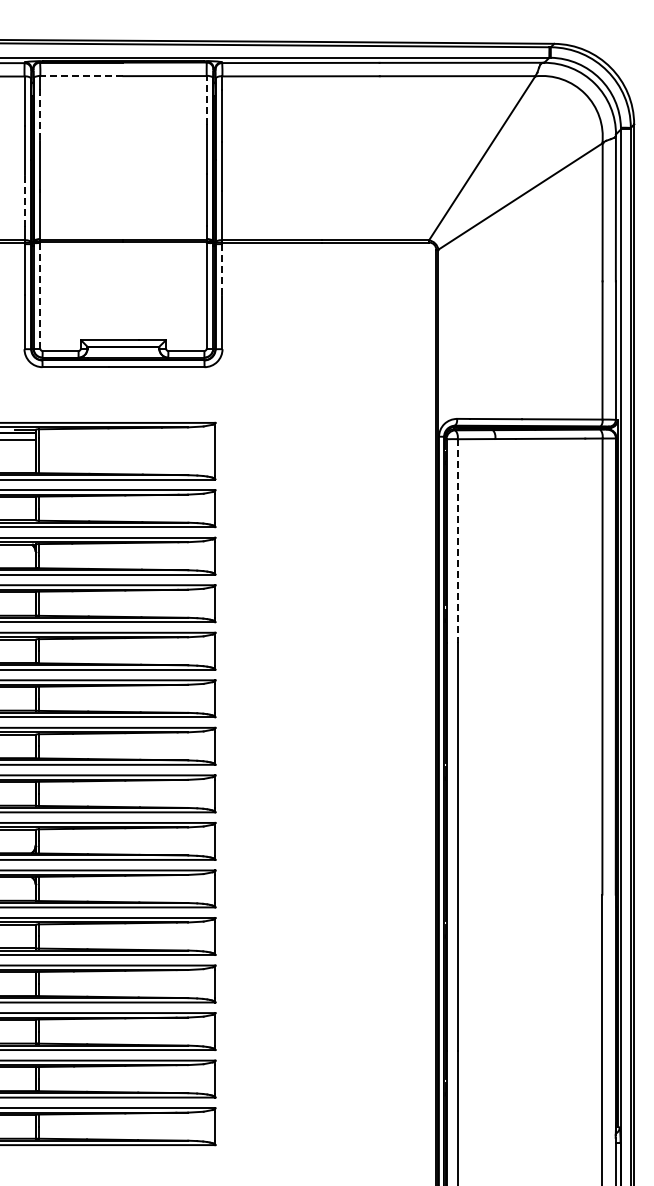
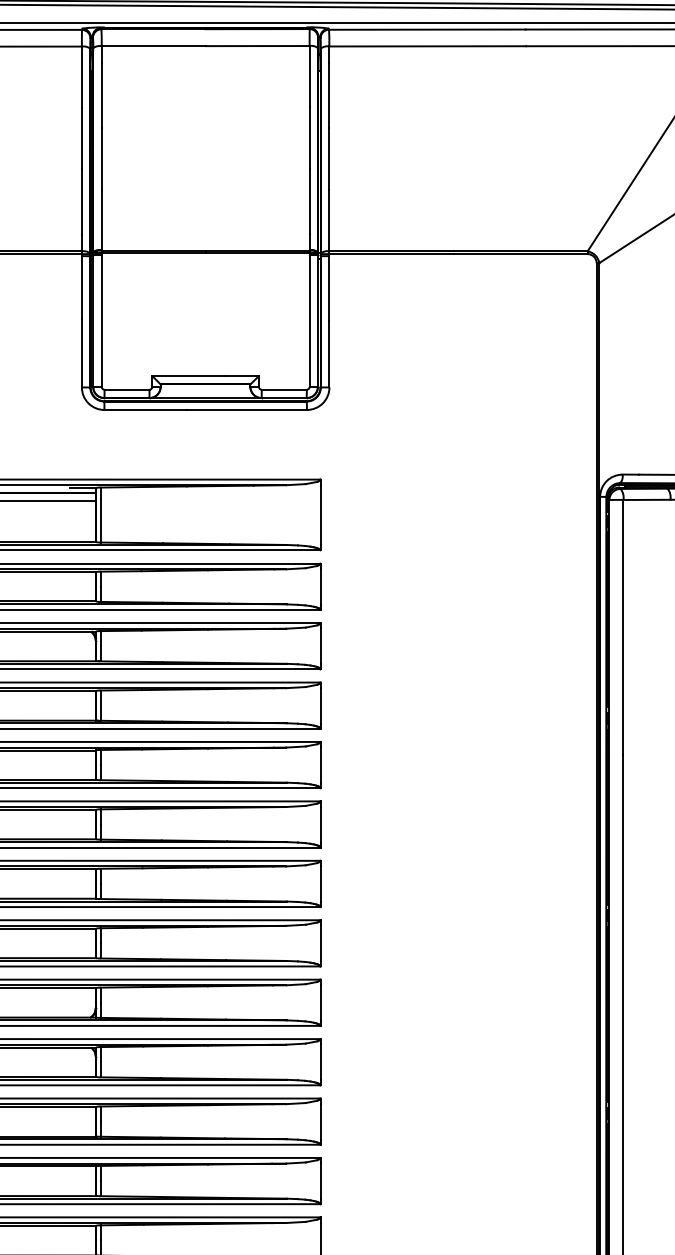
line: (81, 76) -> (153, 46), dashed -> solid
line: (206, 99) -> (309, 75), dashed -> solid
line: (40, 115) -> (101, 95), dashed -> solid
line: (24, 200) -> (81, 201), dashed -> solid
line: (222, 270) -> (329, 289), dashed -> solid
line: (40, 296) -> (101, 321), dashed -> solid
line: (457, 541) -> (623, 627), dashed -> solid

